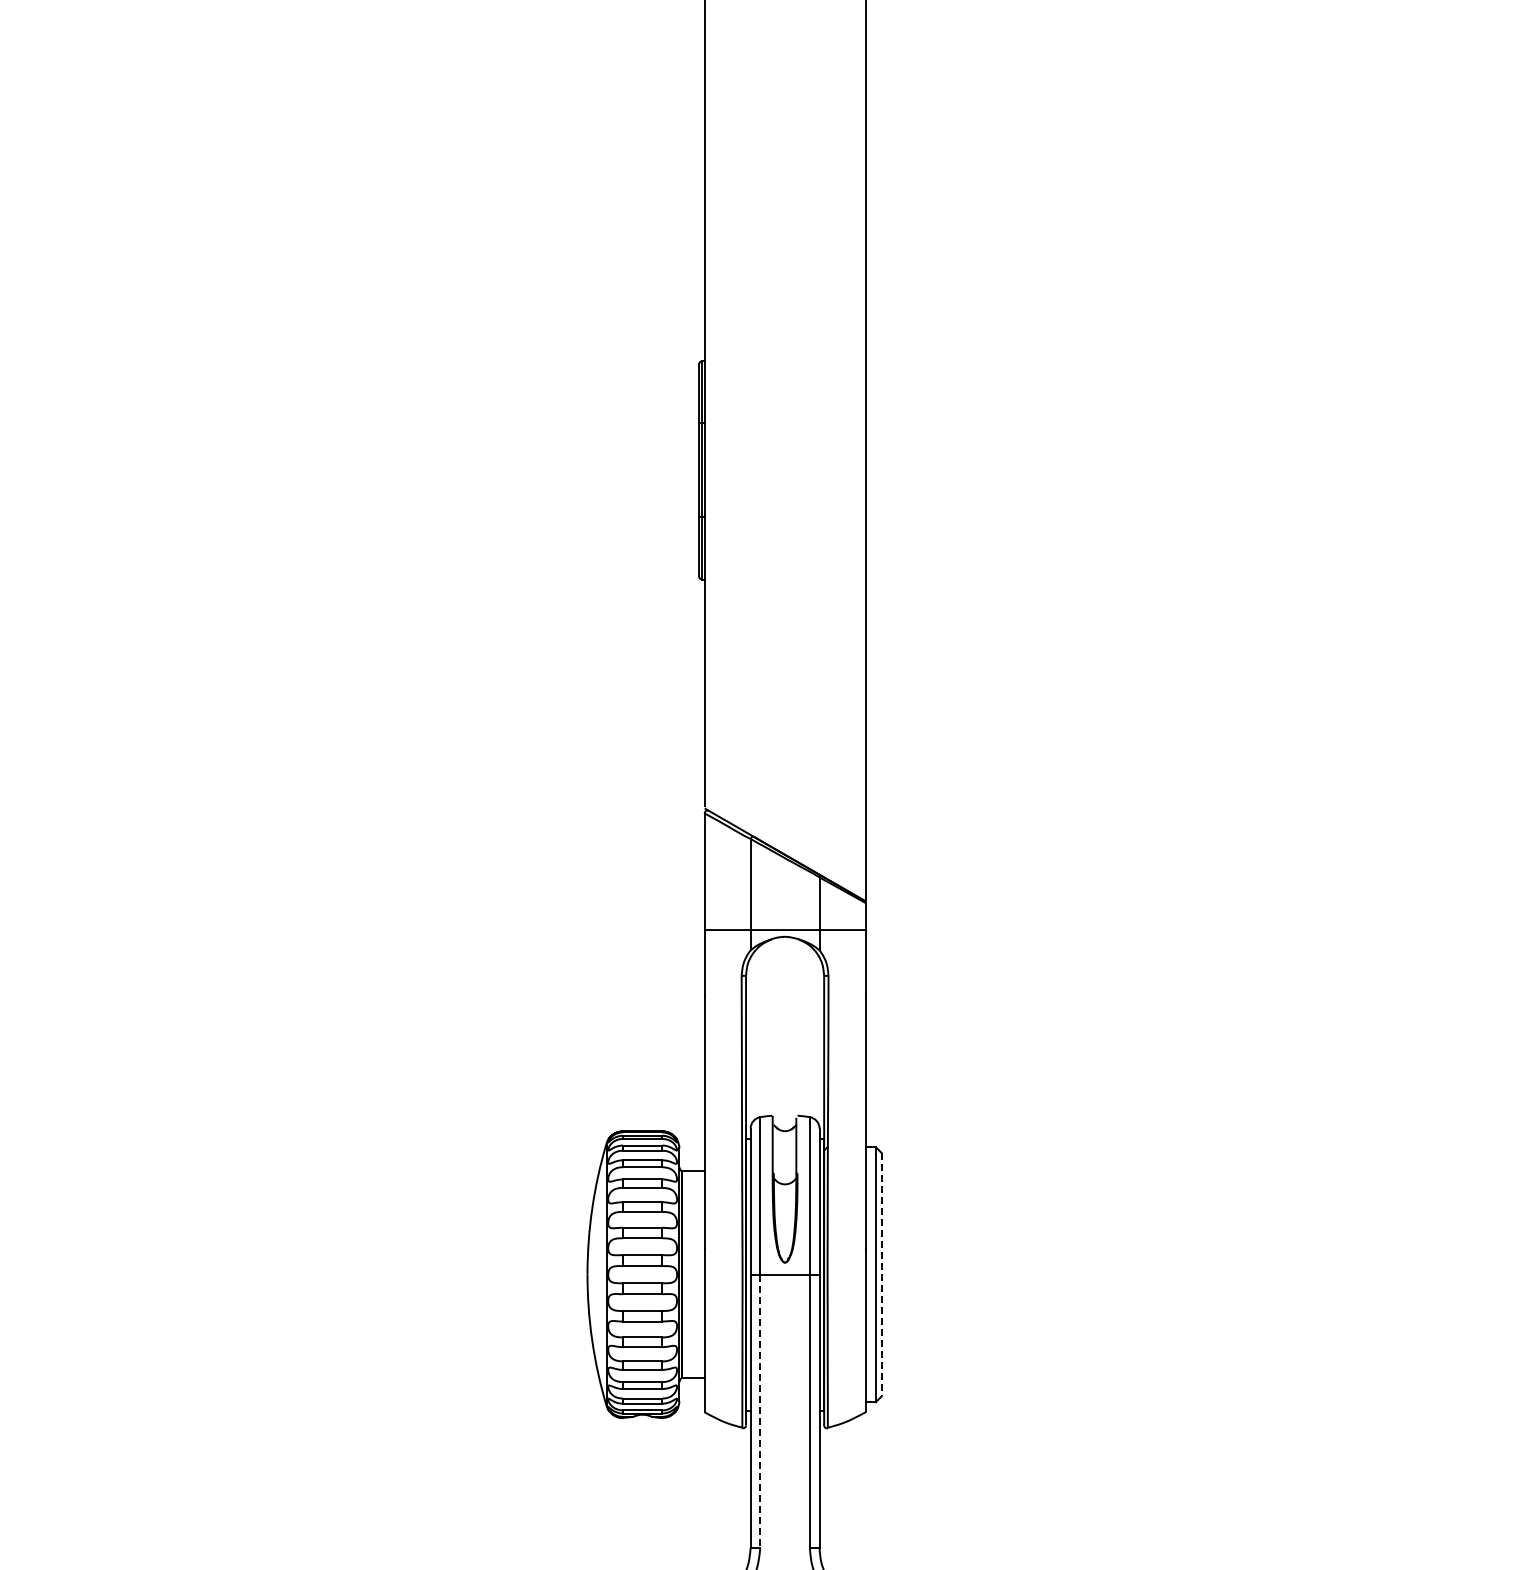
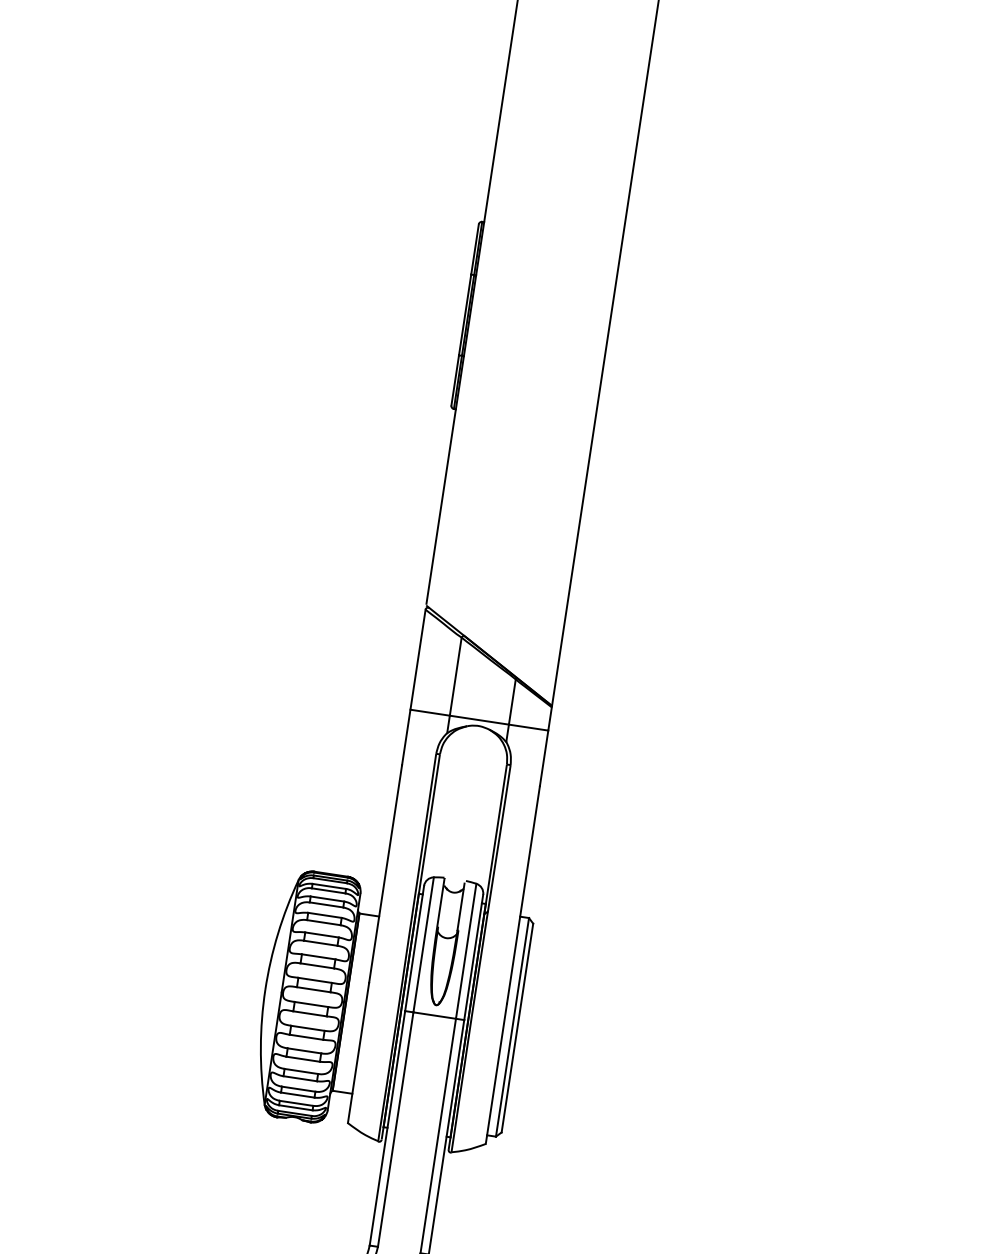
line: (881, 1274) -> (517, 1027), dashed -> solid
line: (760, 1411) -> (395, 1129), dashed -> solid

